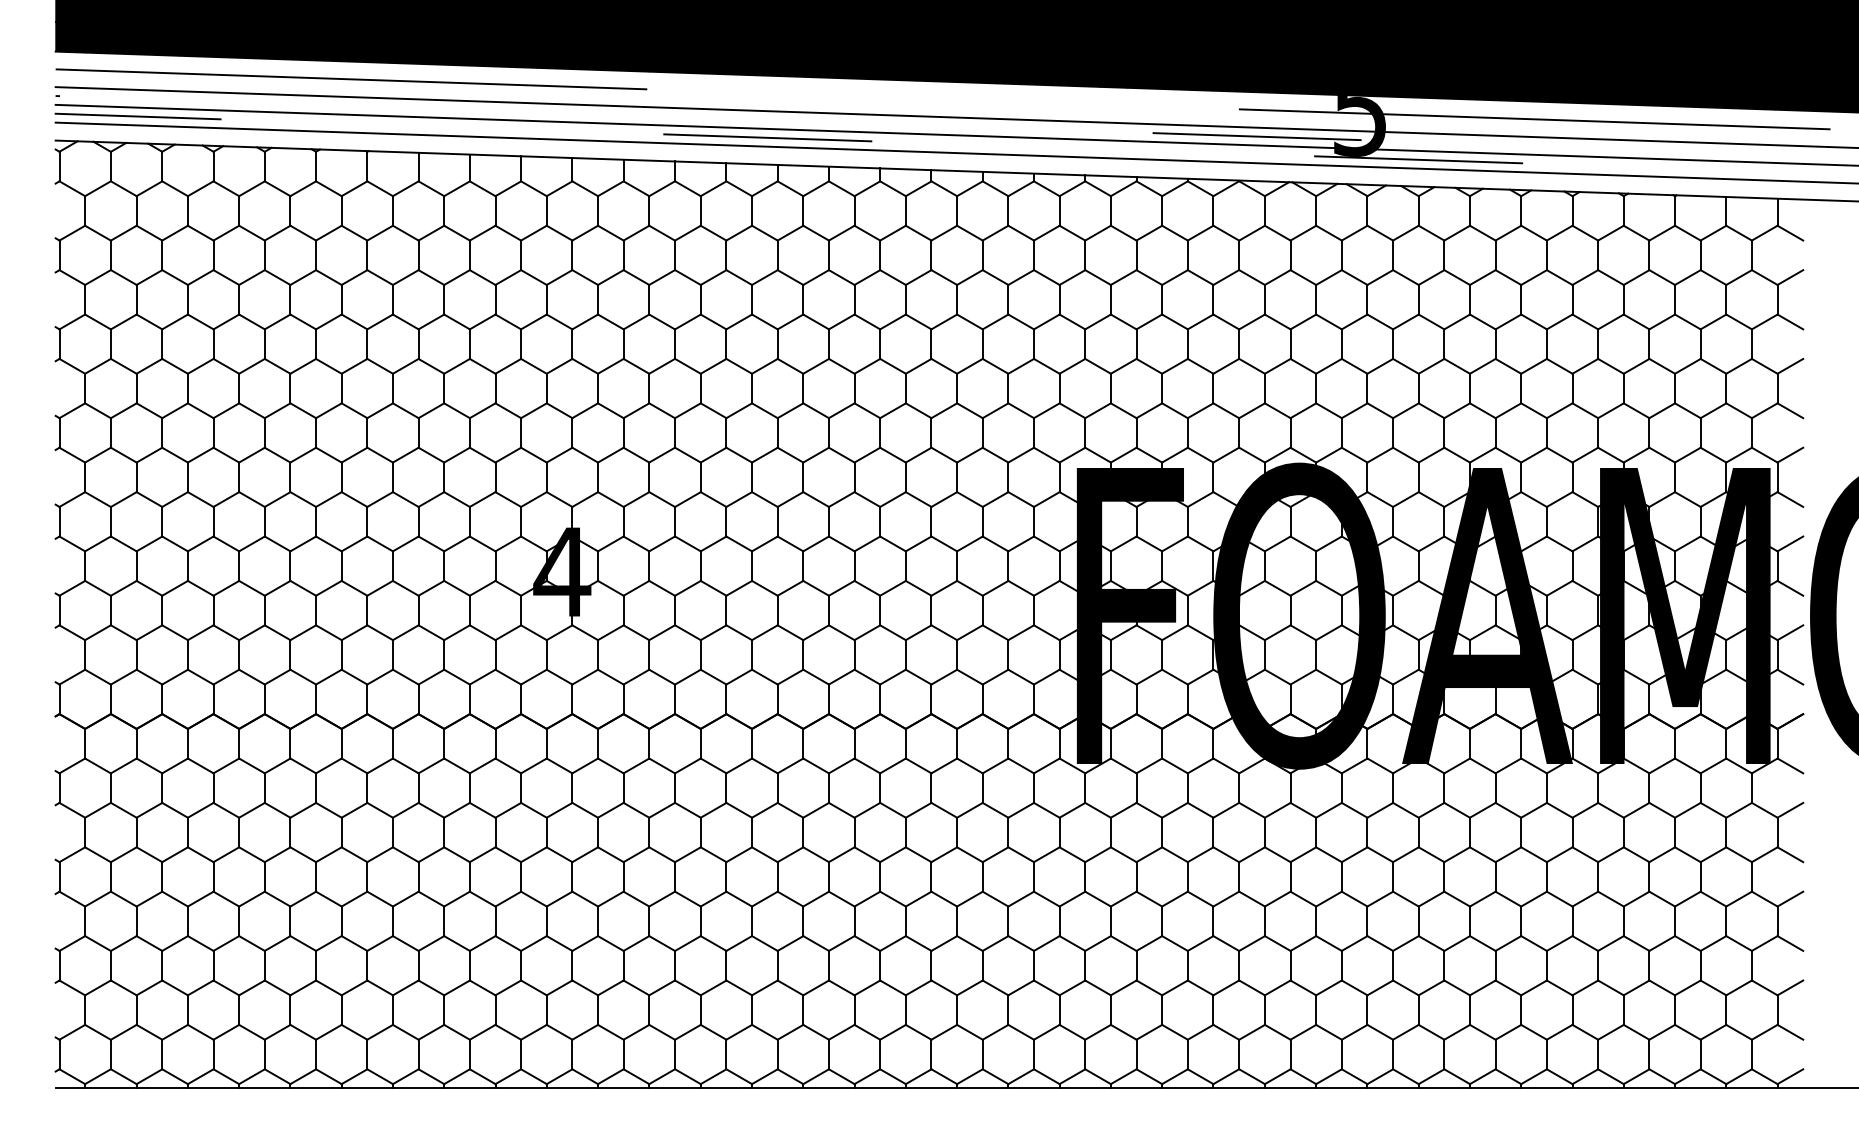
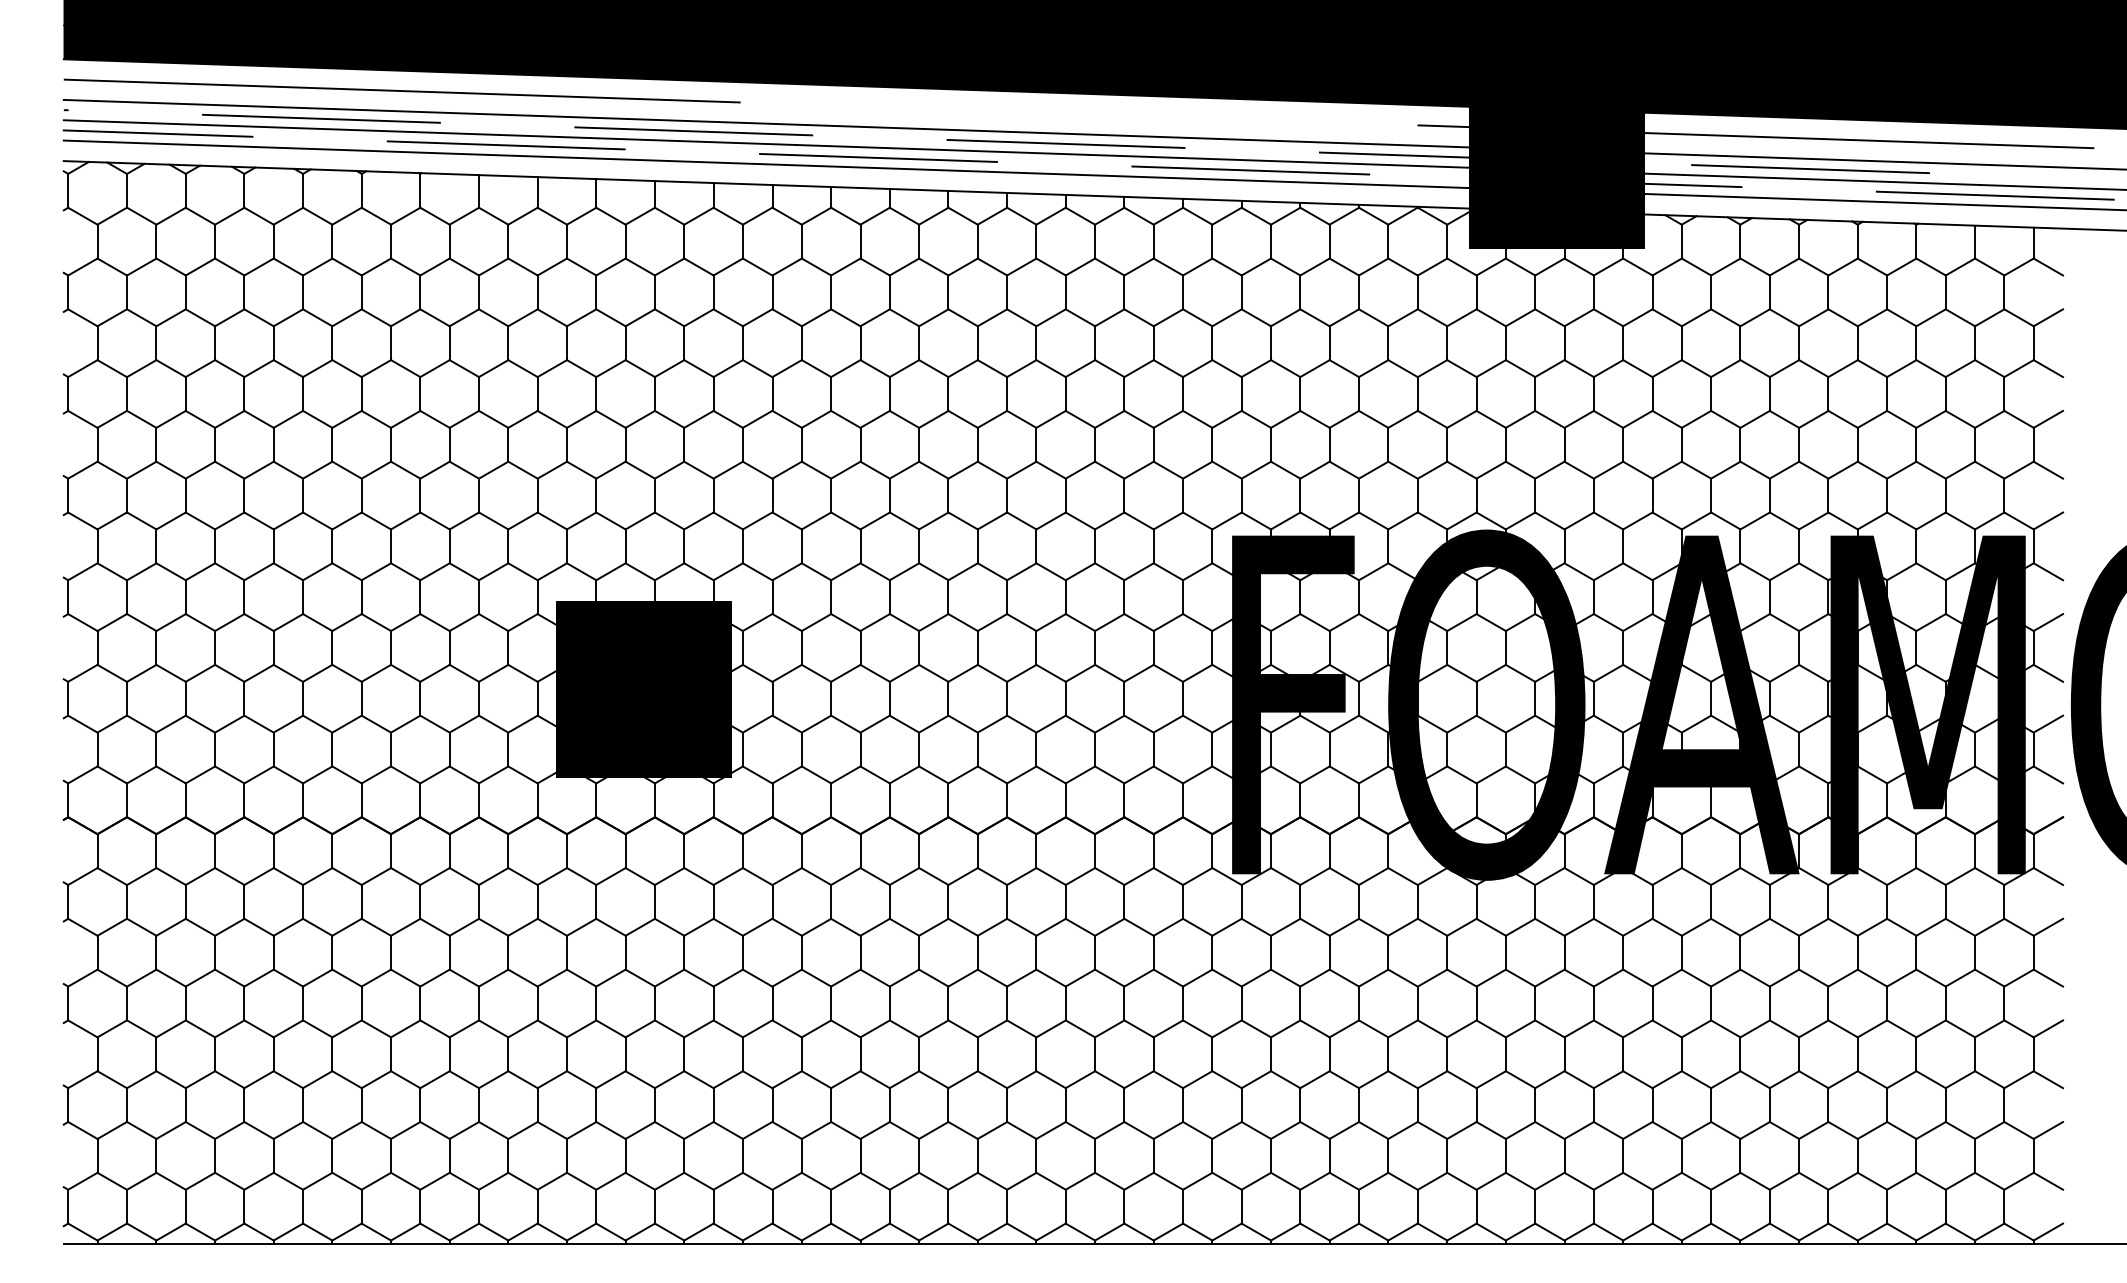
line: (280, 103) -> (321, 118), added
line: (606, 114) -> (693, 131), added
line: (931, 125) -> (1065, 143), added
line: (441, 126) -> (505, 145), added
fill: (1360, 140) -> (1556, 160), added
line: (1582, 147) -> (1810, 169), added
line: (1092, 148) -> (1250, 170), added
line: (1744, 170) -> (1995, 195), added
fill: (562, 602) -> (643, 689), added

